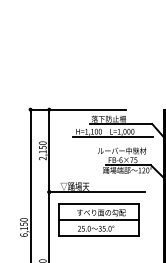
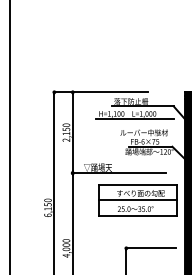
part: (97, 219) -> (137, 200), moved

